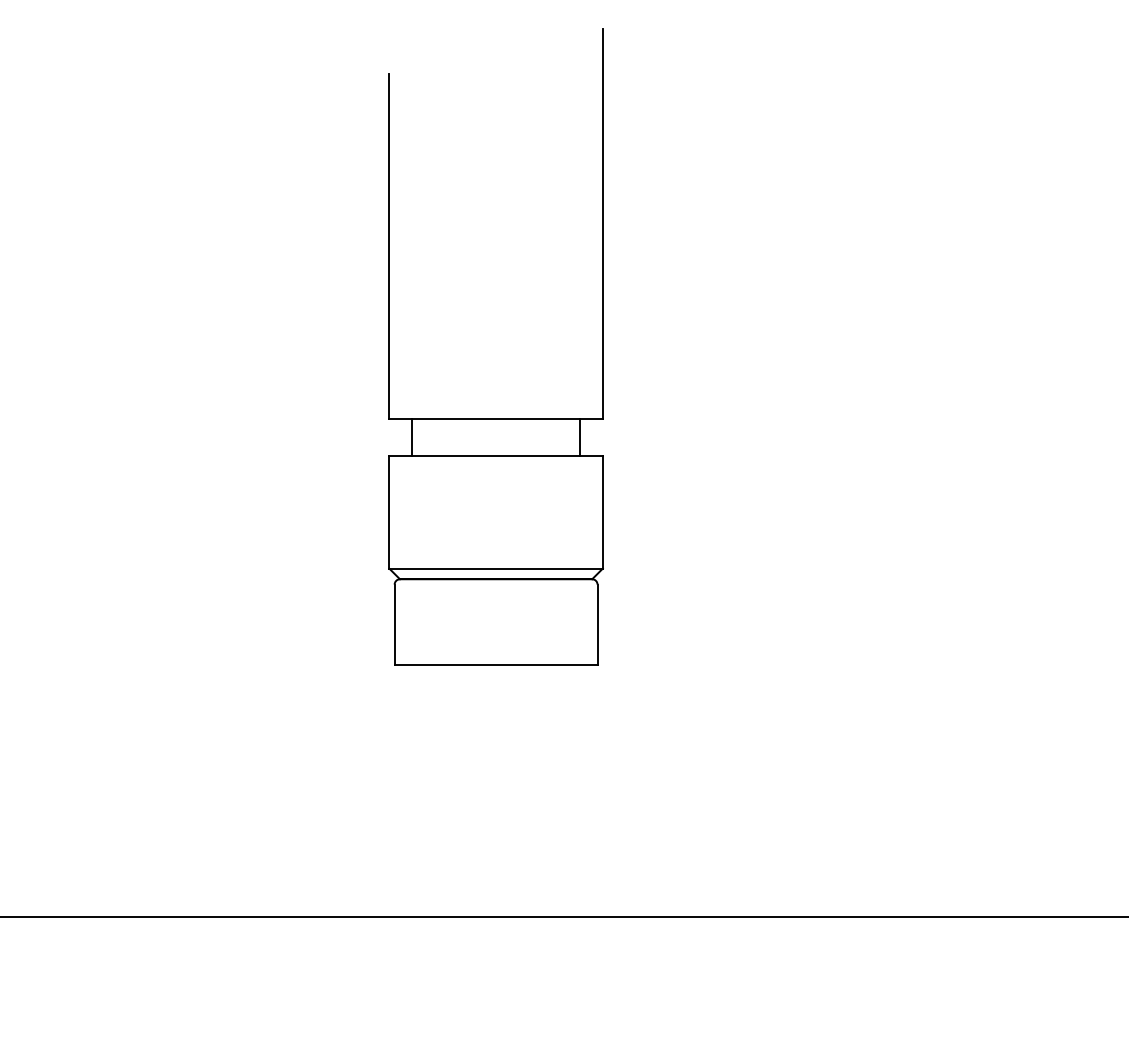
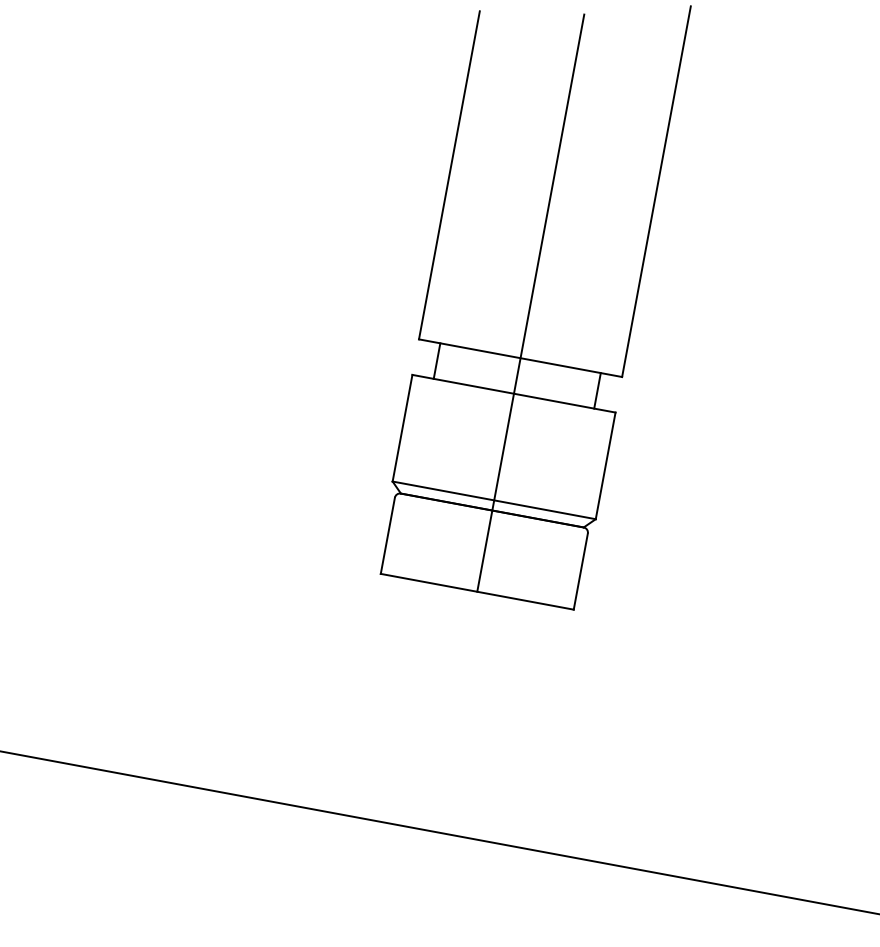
line: (496, 360) -> (531, 302), added

